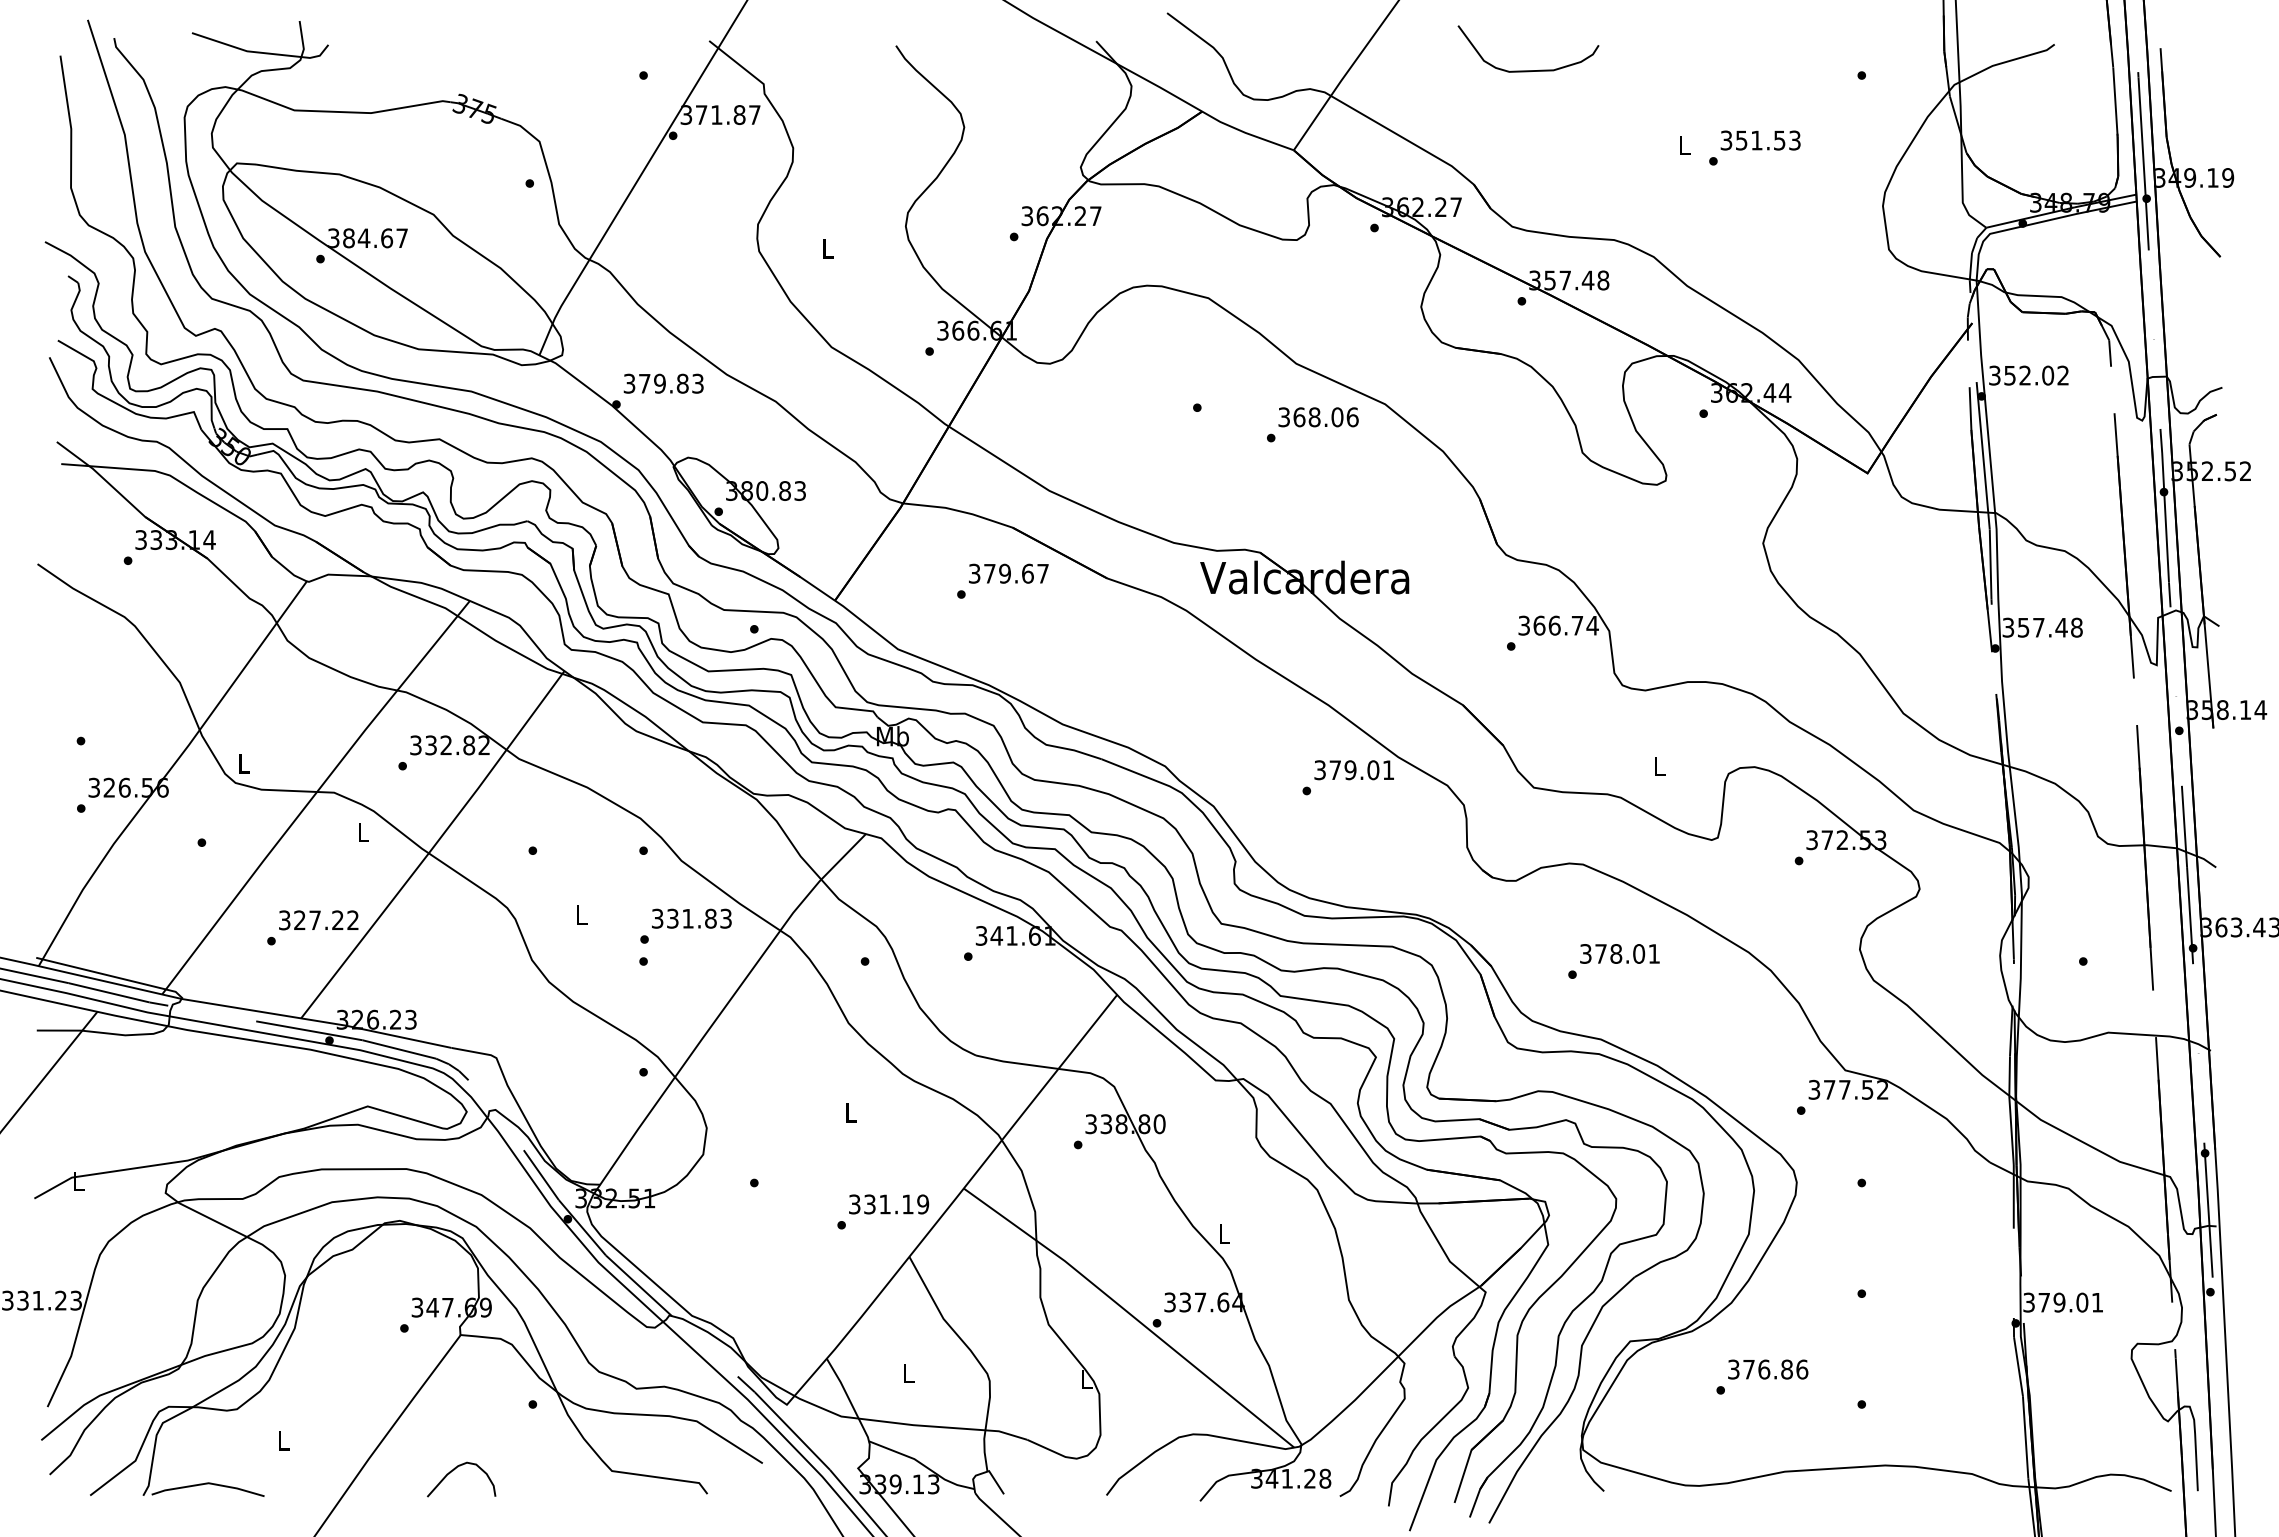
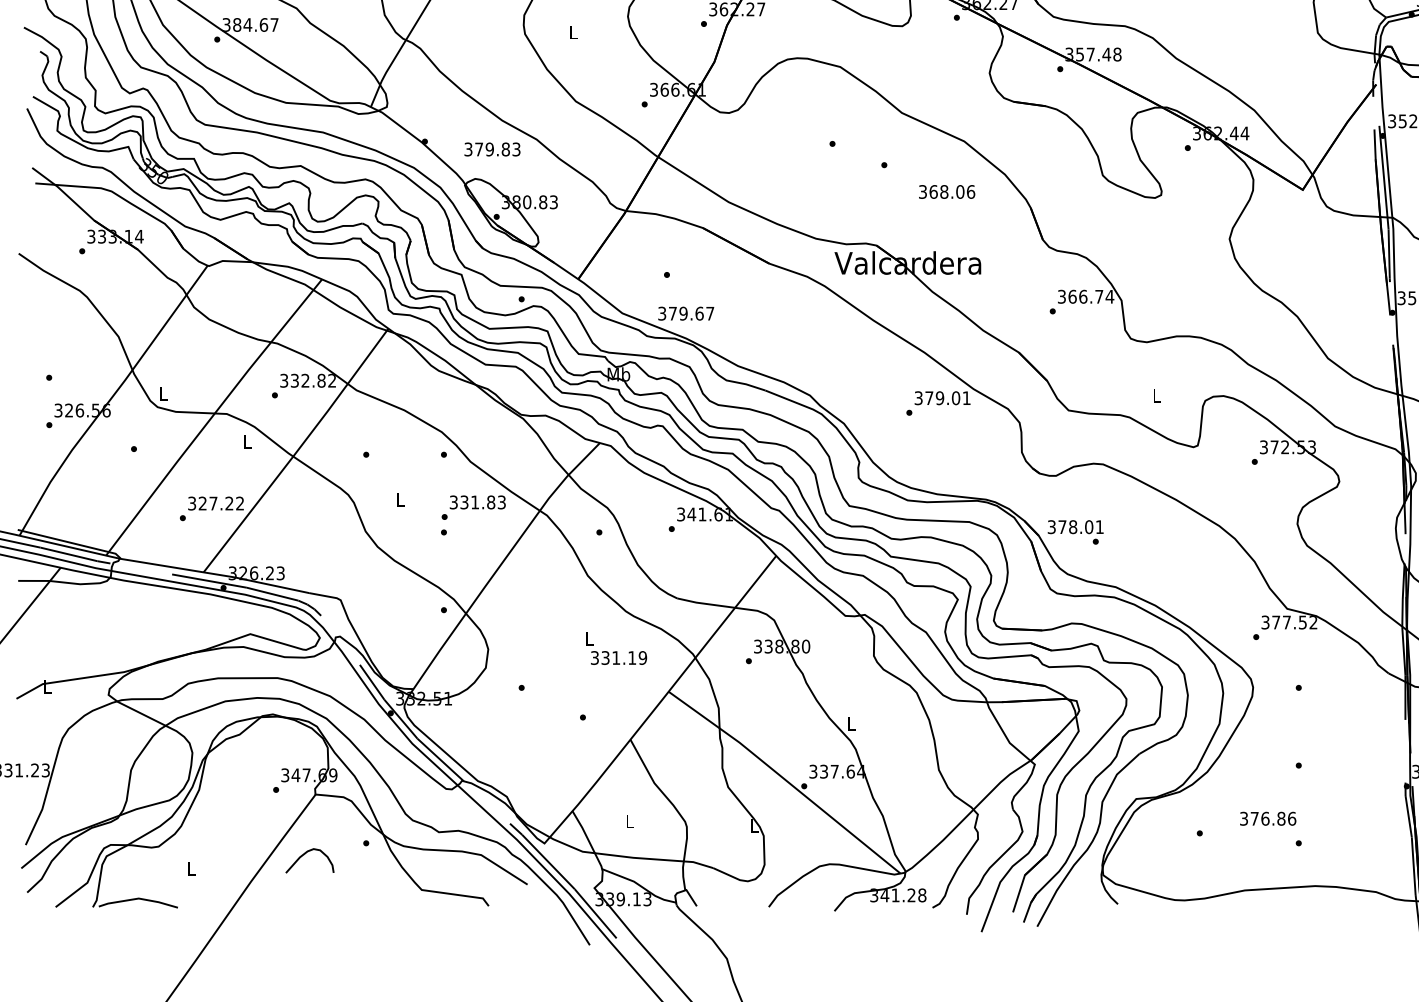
text: (663, 383) -> (492, 149), moved
text: (1318, 417) -> (947, 192), moved
text: (1008, 573) -> (685, 313), moved
text: (1619, 953) -> (1075, 526), moved
text: (889, 1204) -> (619, 658), moved
text: (1768, 1369) -> (1268, 818), moved
curve: (454, 1470) -> (304, 854), moved

